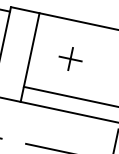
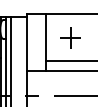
part: (70, 58) -> (70, 37), size x1.43

